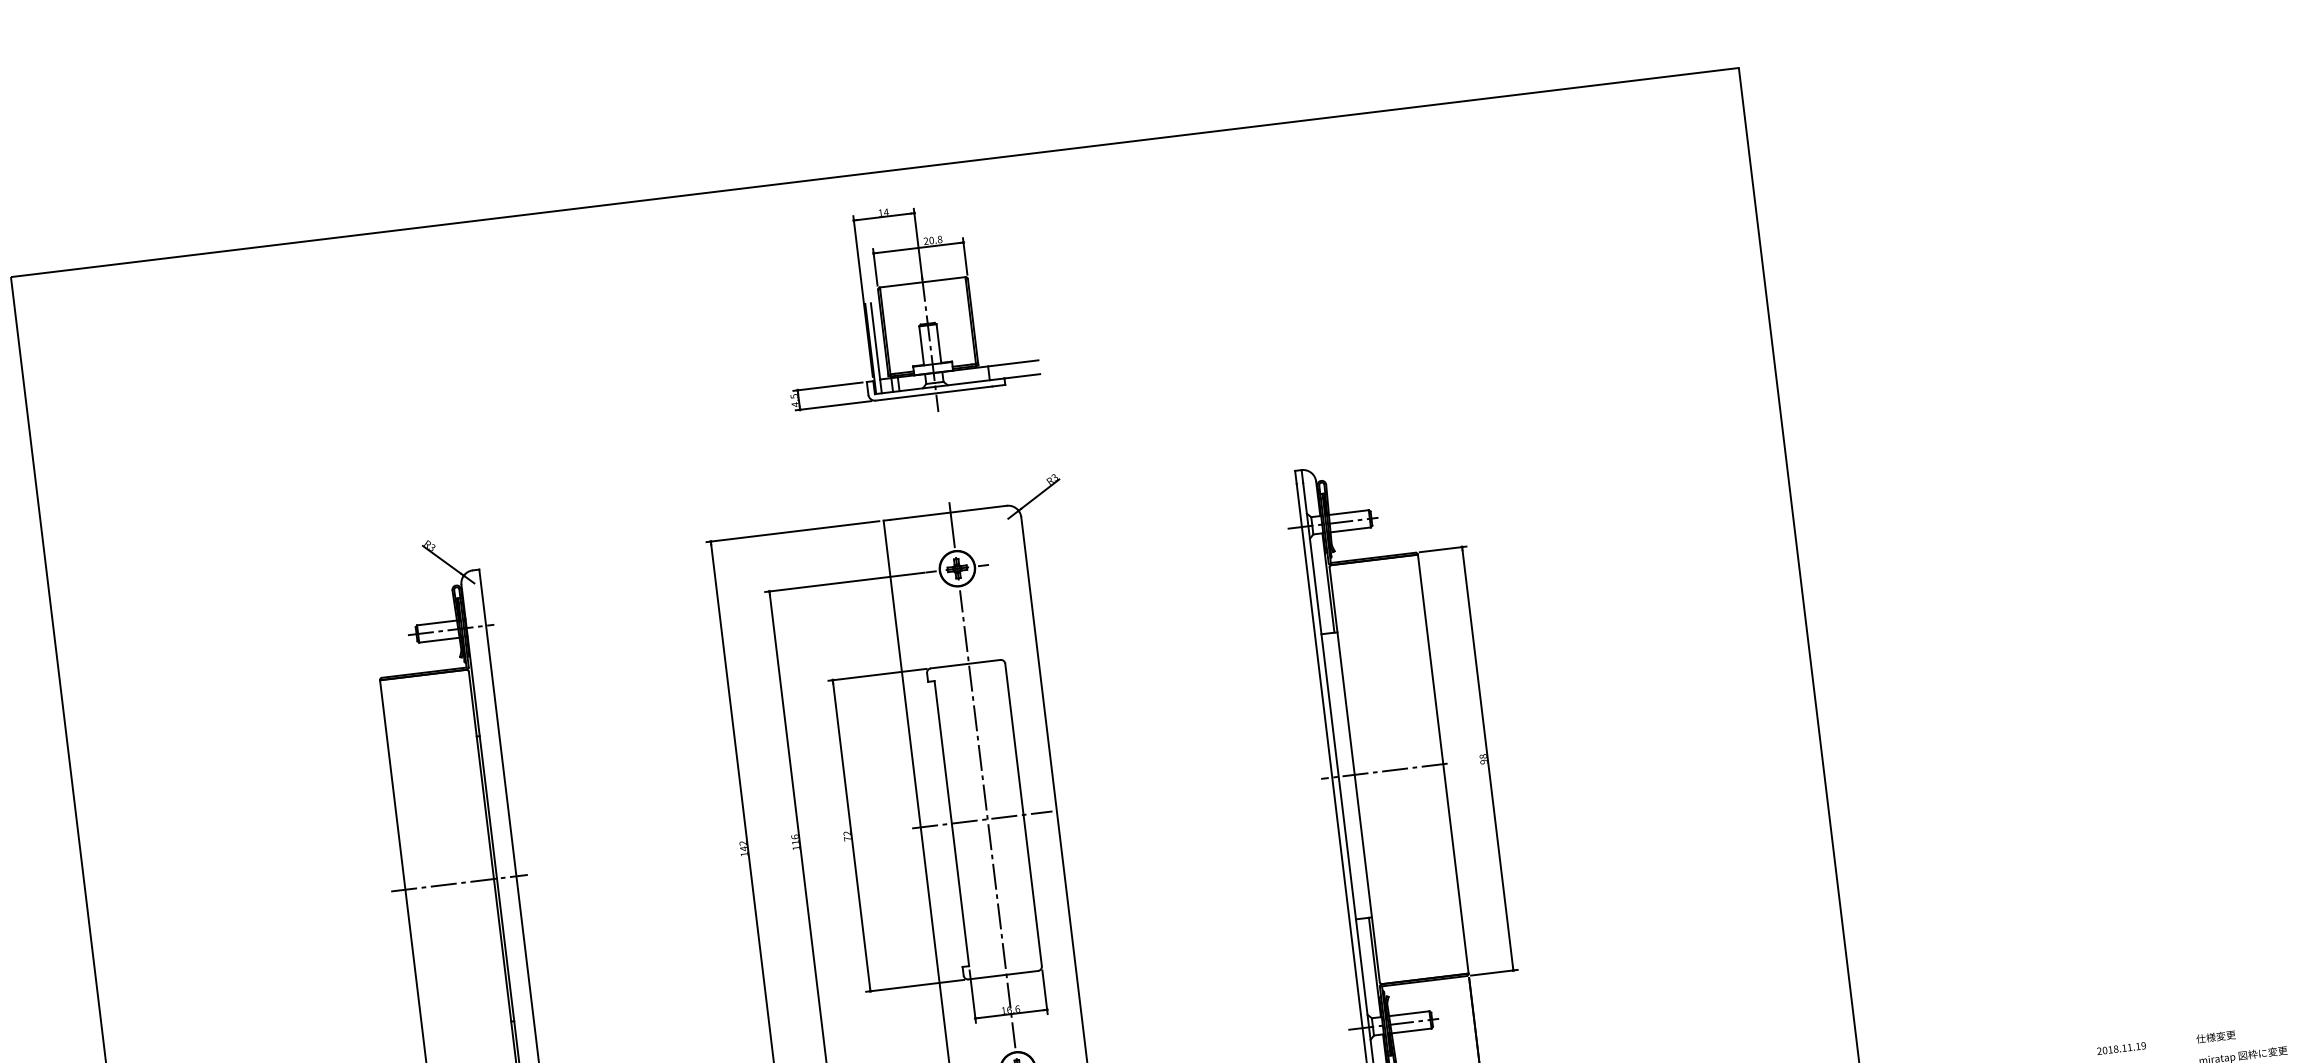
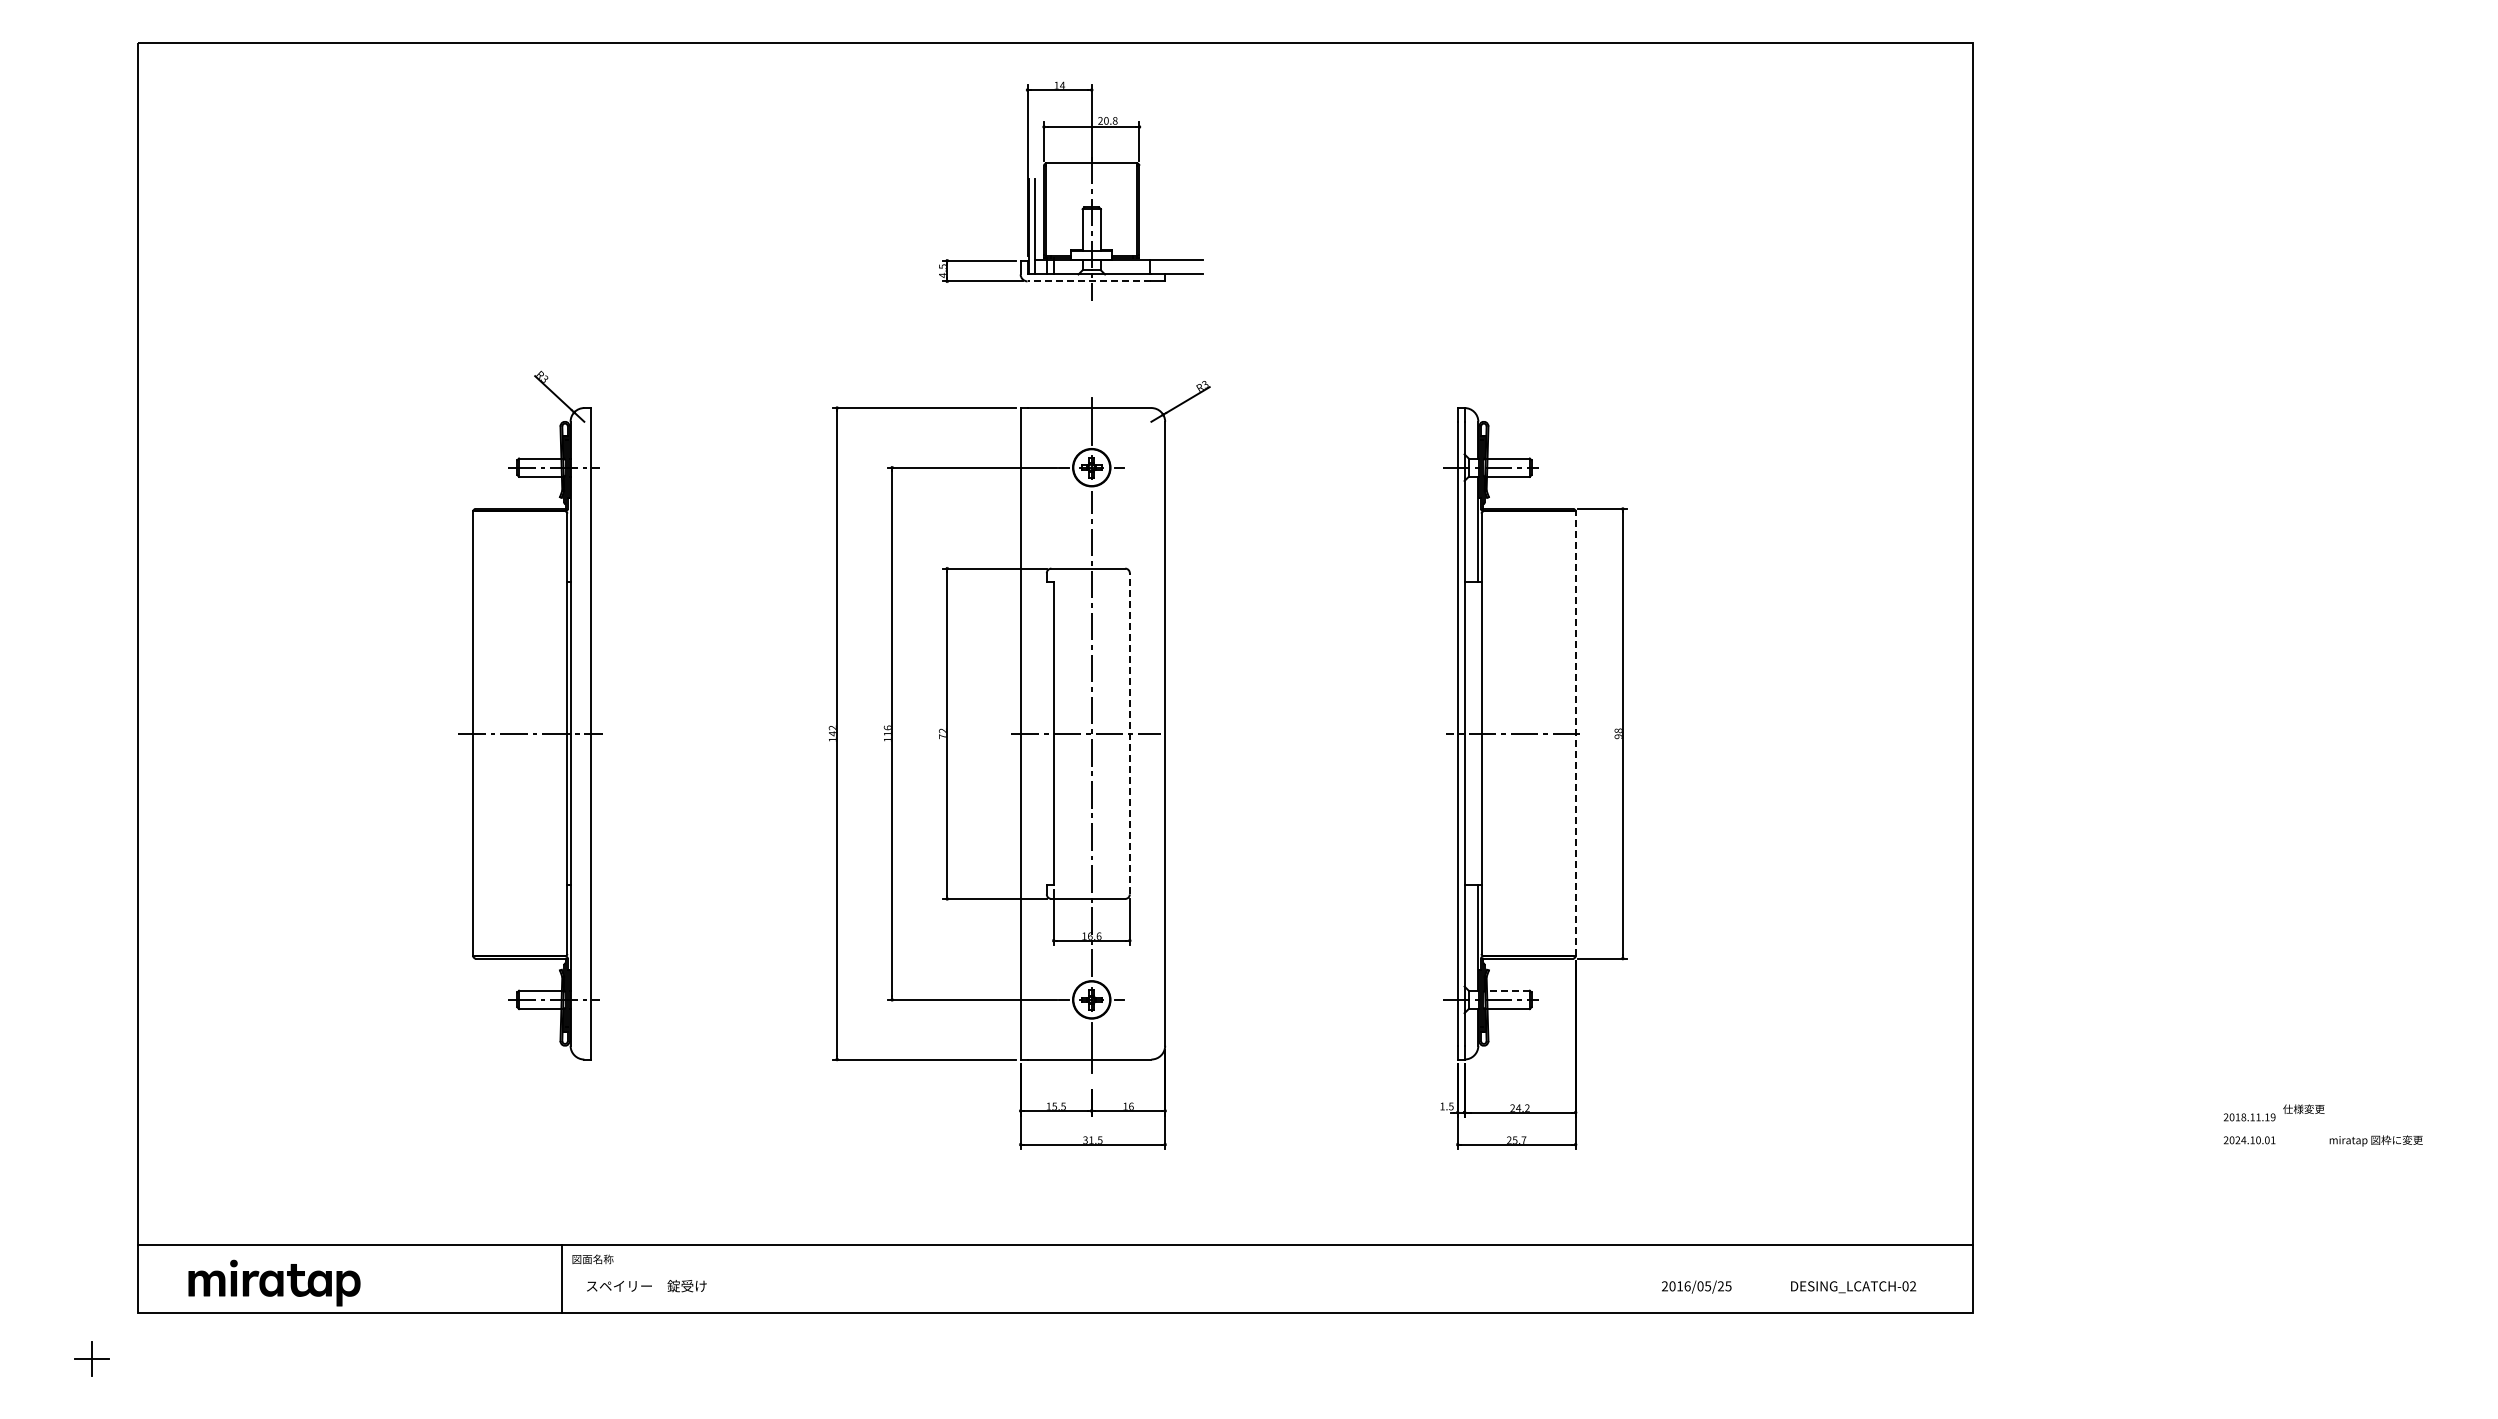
line: (934, 393) -> (1089, 281), solid -> dashed
line: (1443, 763) -> (1575, 733), solid -> dashed
line: (1023, 814) -> (1129, 733), solid -> dashed
line: (1408, 1013) -> (1507, 990), solid -> dashed
text: (2215, 1037) -> (2303, 1109), moved

